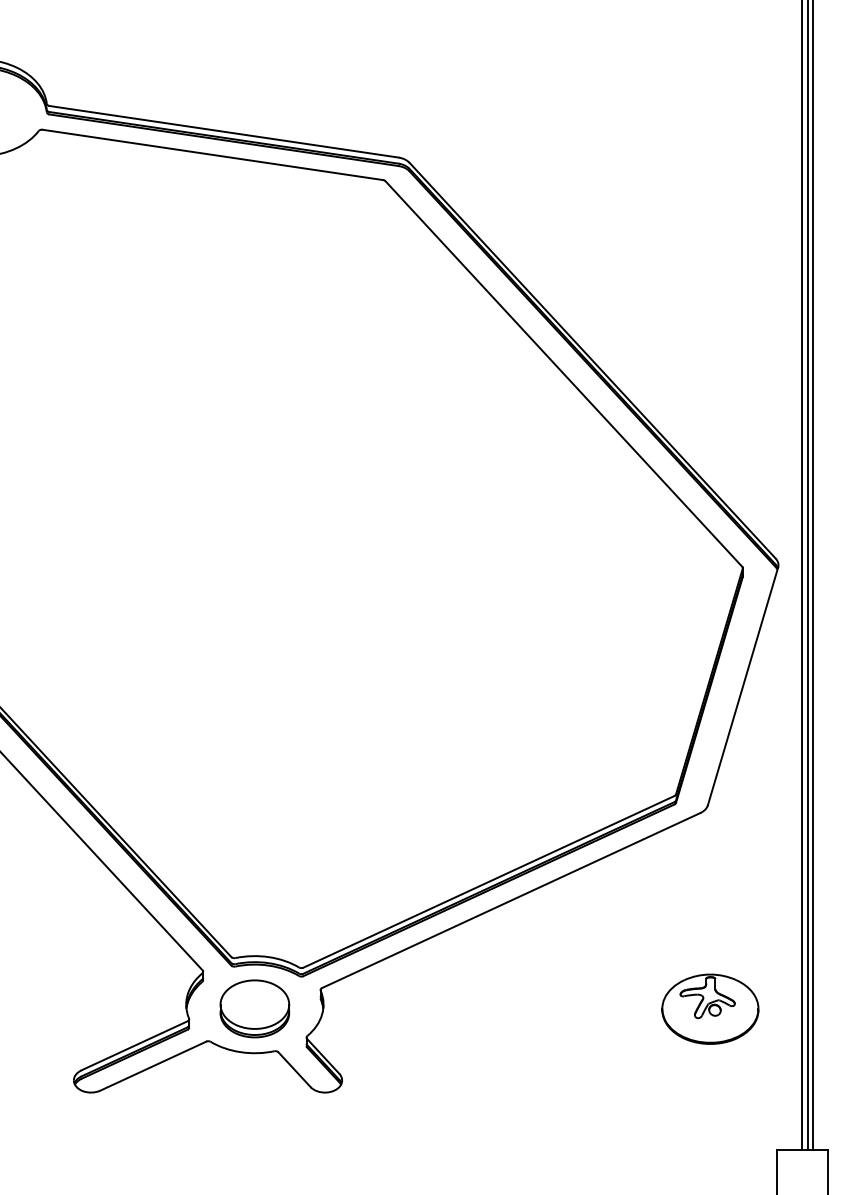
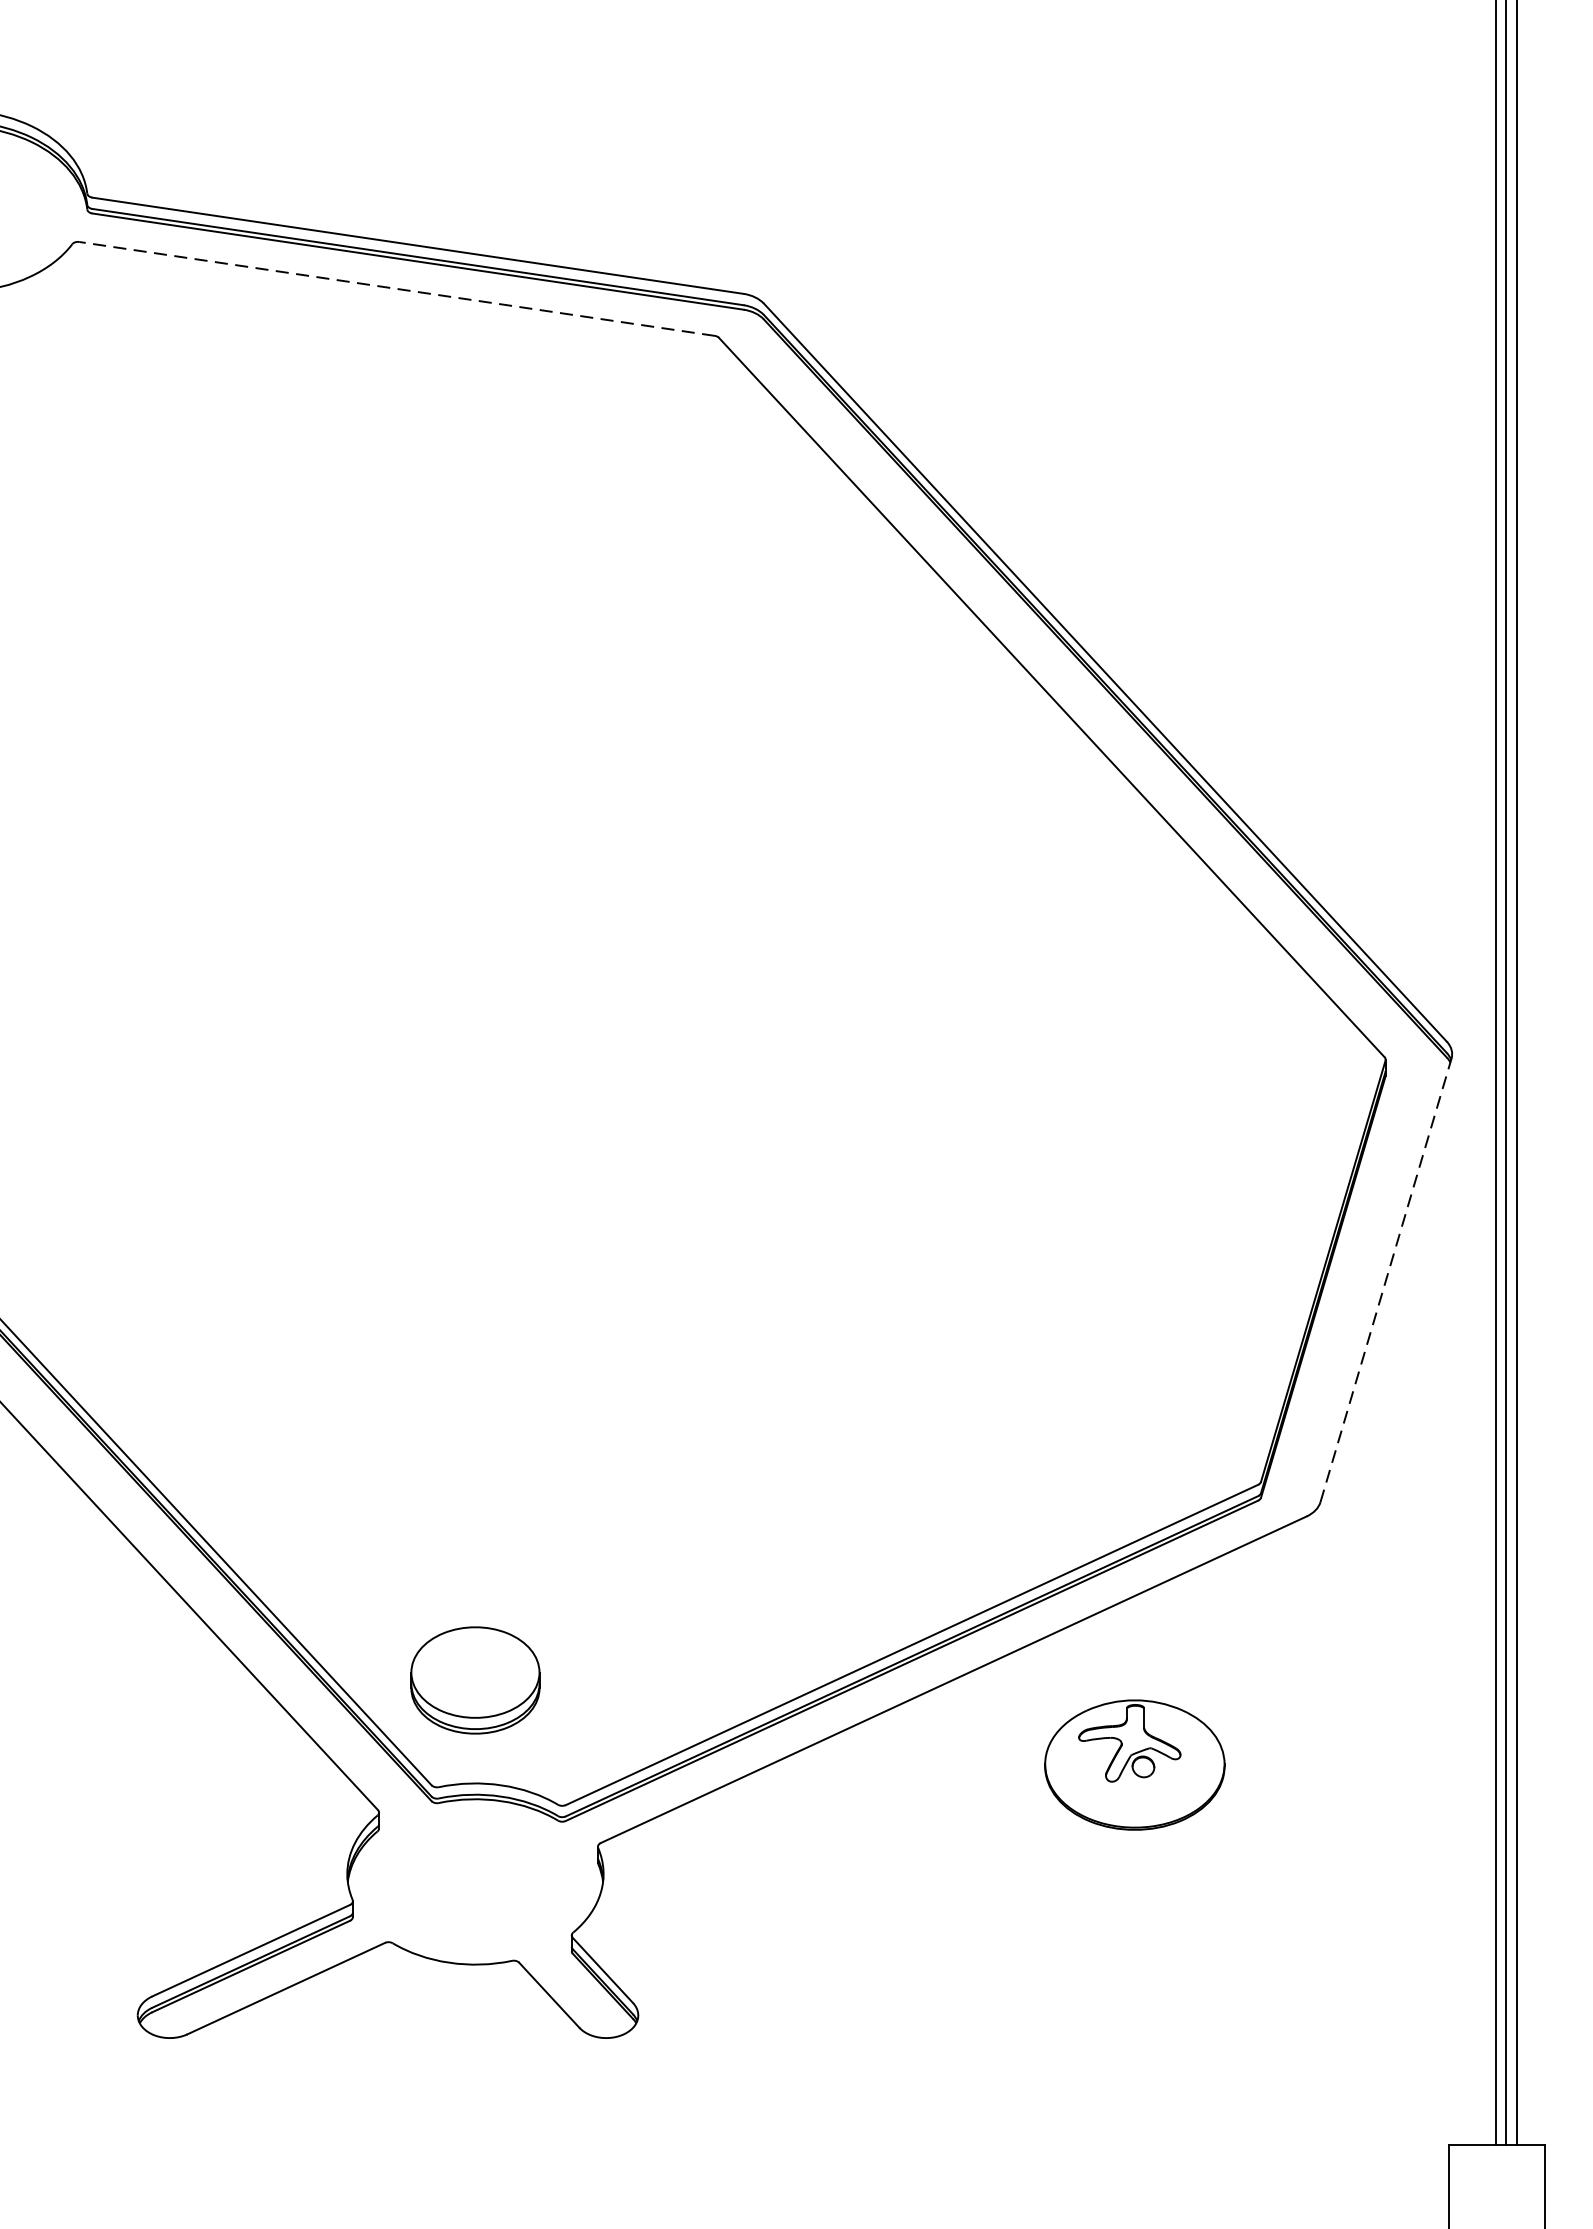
line: (212, 154) -> (396, 288), solid -> dashed
line: (743, 686) -> (1386, 1280), solid -> dashed
part: (254, 1008) -> (474, 1679), moved
part: (710, 1008) -> (1135, 1763), moved

